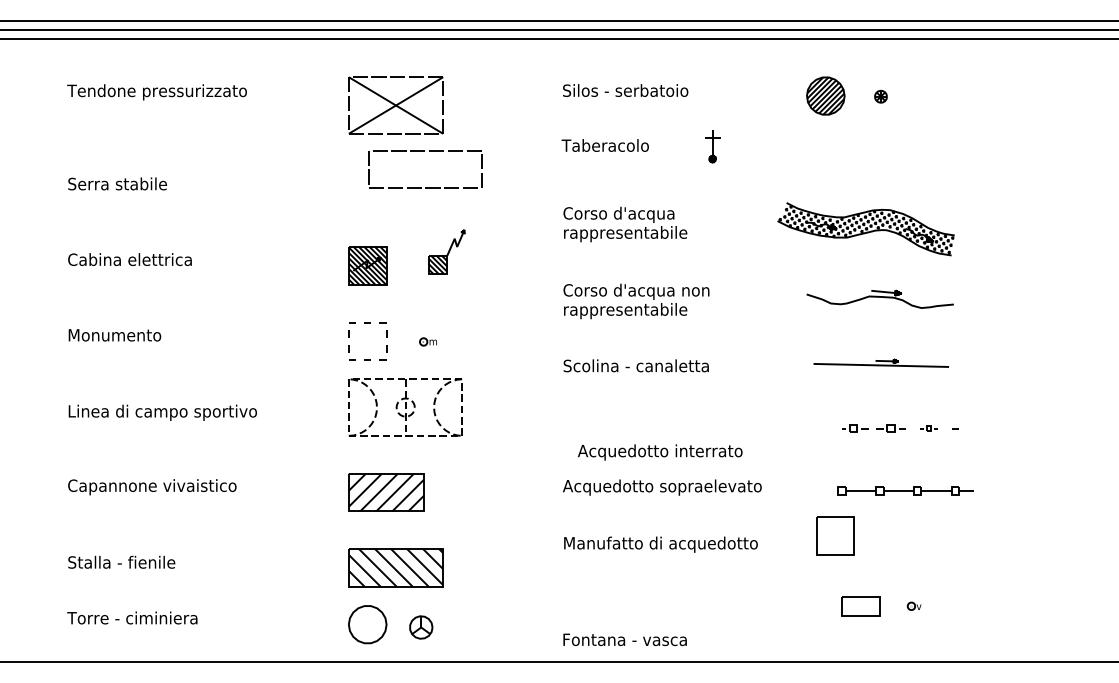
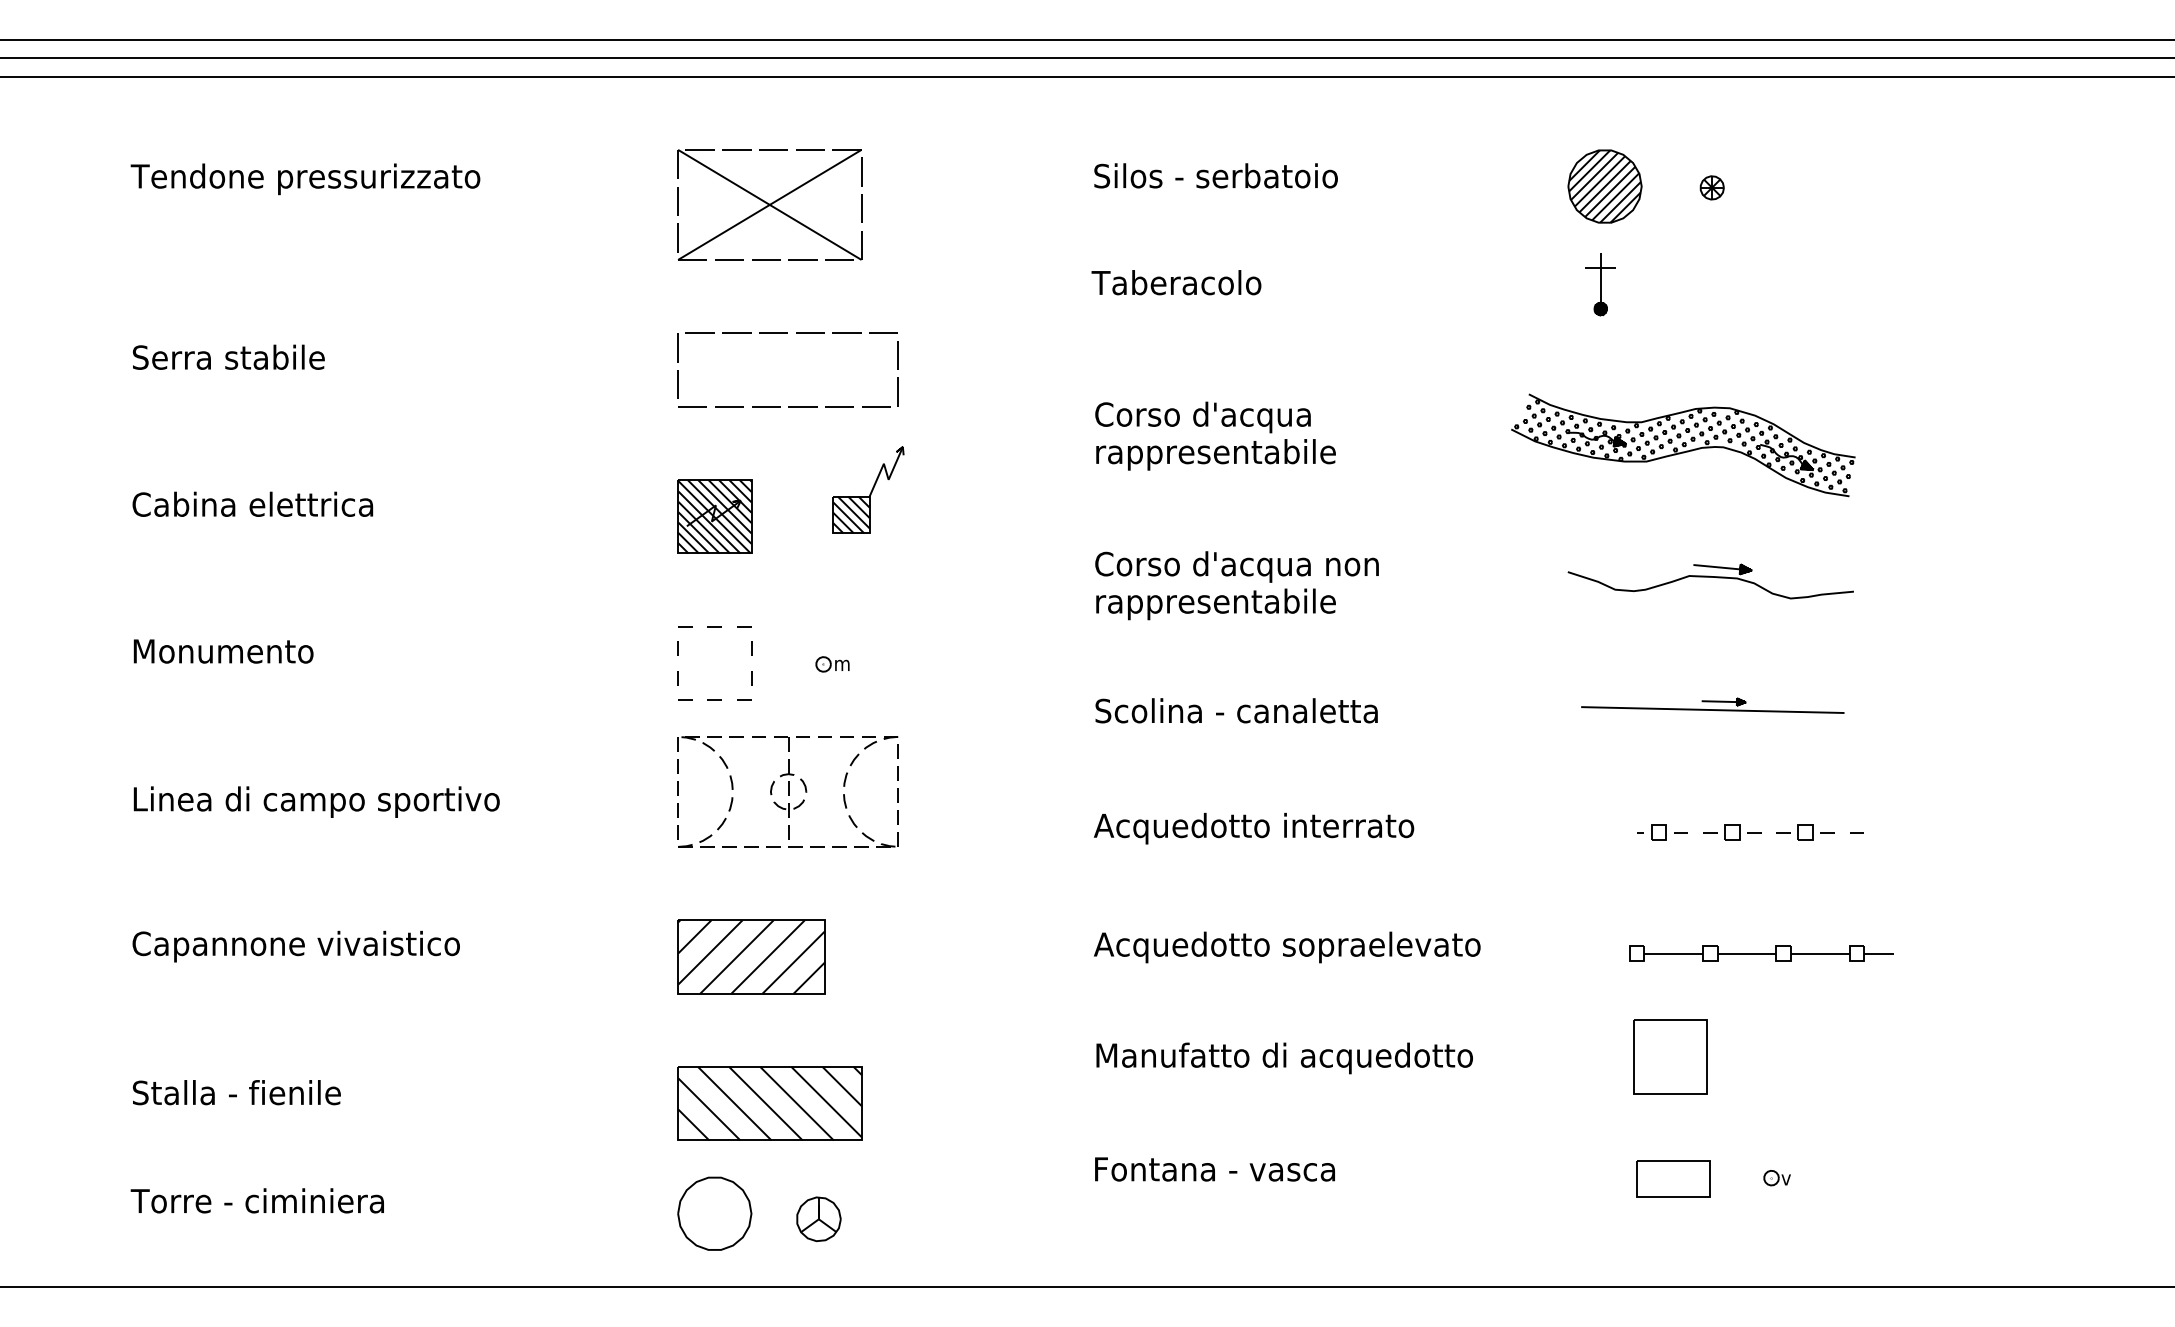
part: (712, 146) -> (1600, 284), moved
part: (425, 187) -> (788, 405), moved
part: (928, 428) -> (1804, 832), size x1.67
text: (660, 452) -> (1254, 828), moved
part: (835, 535) -> (1670, 1056), moved
text: (624, 639) -> (1213, 1168), moved

